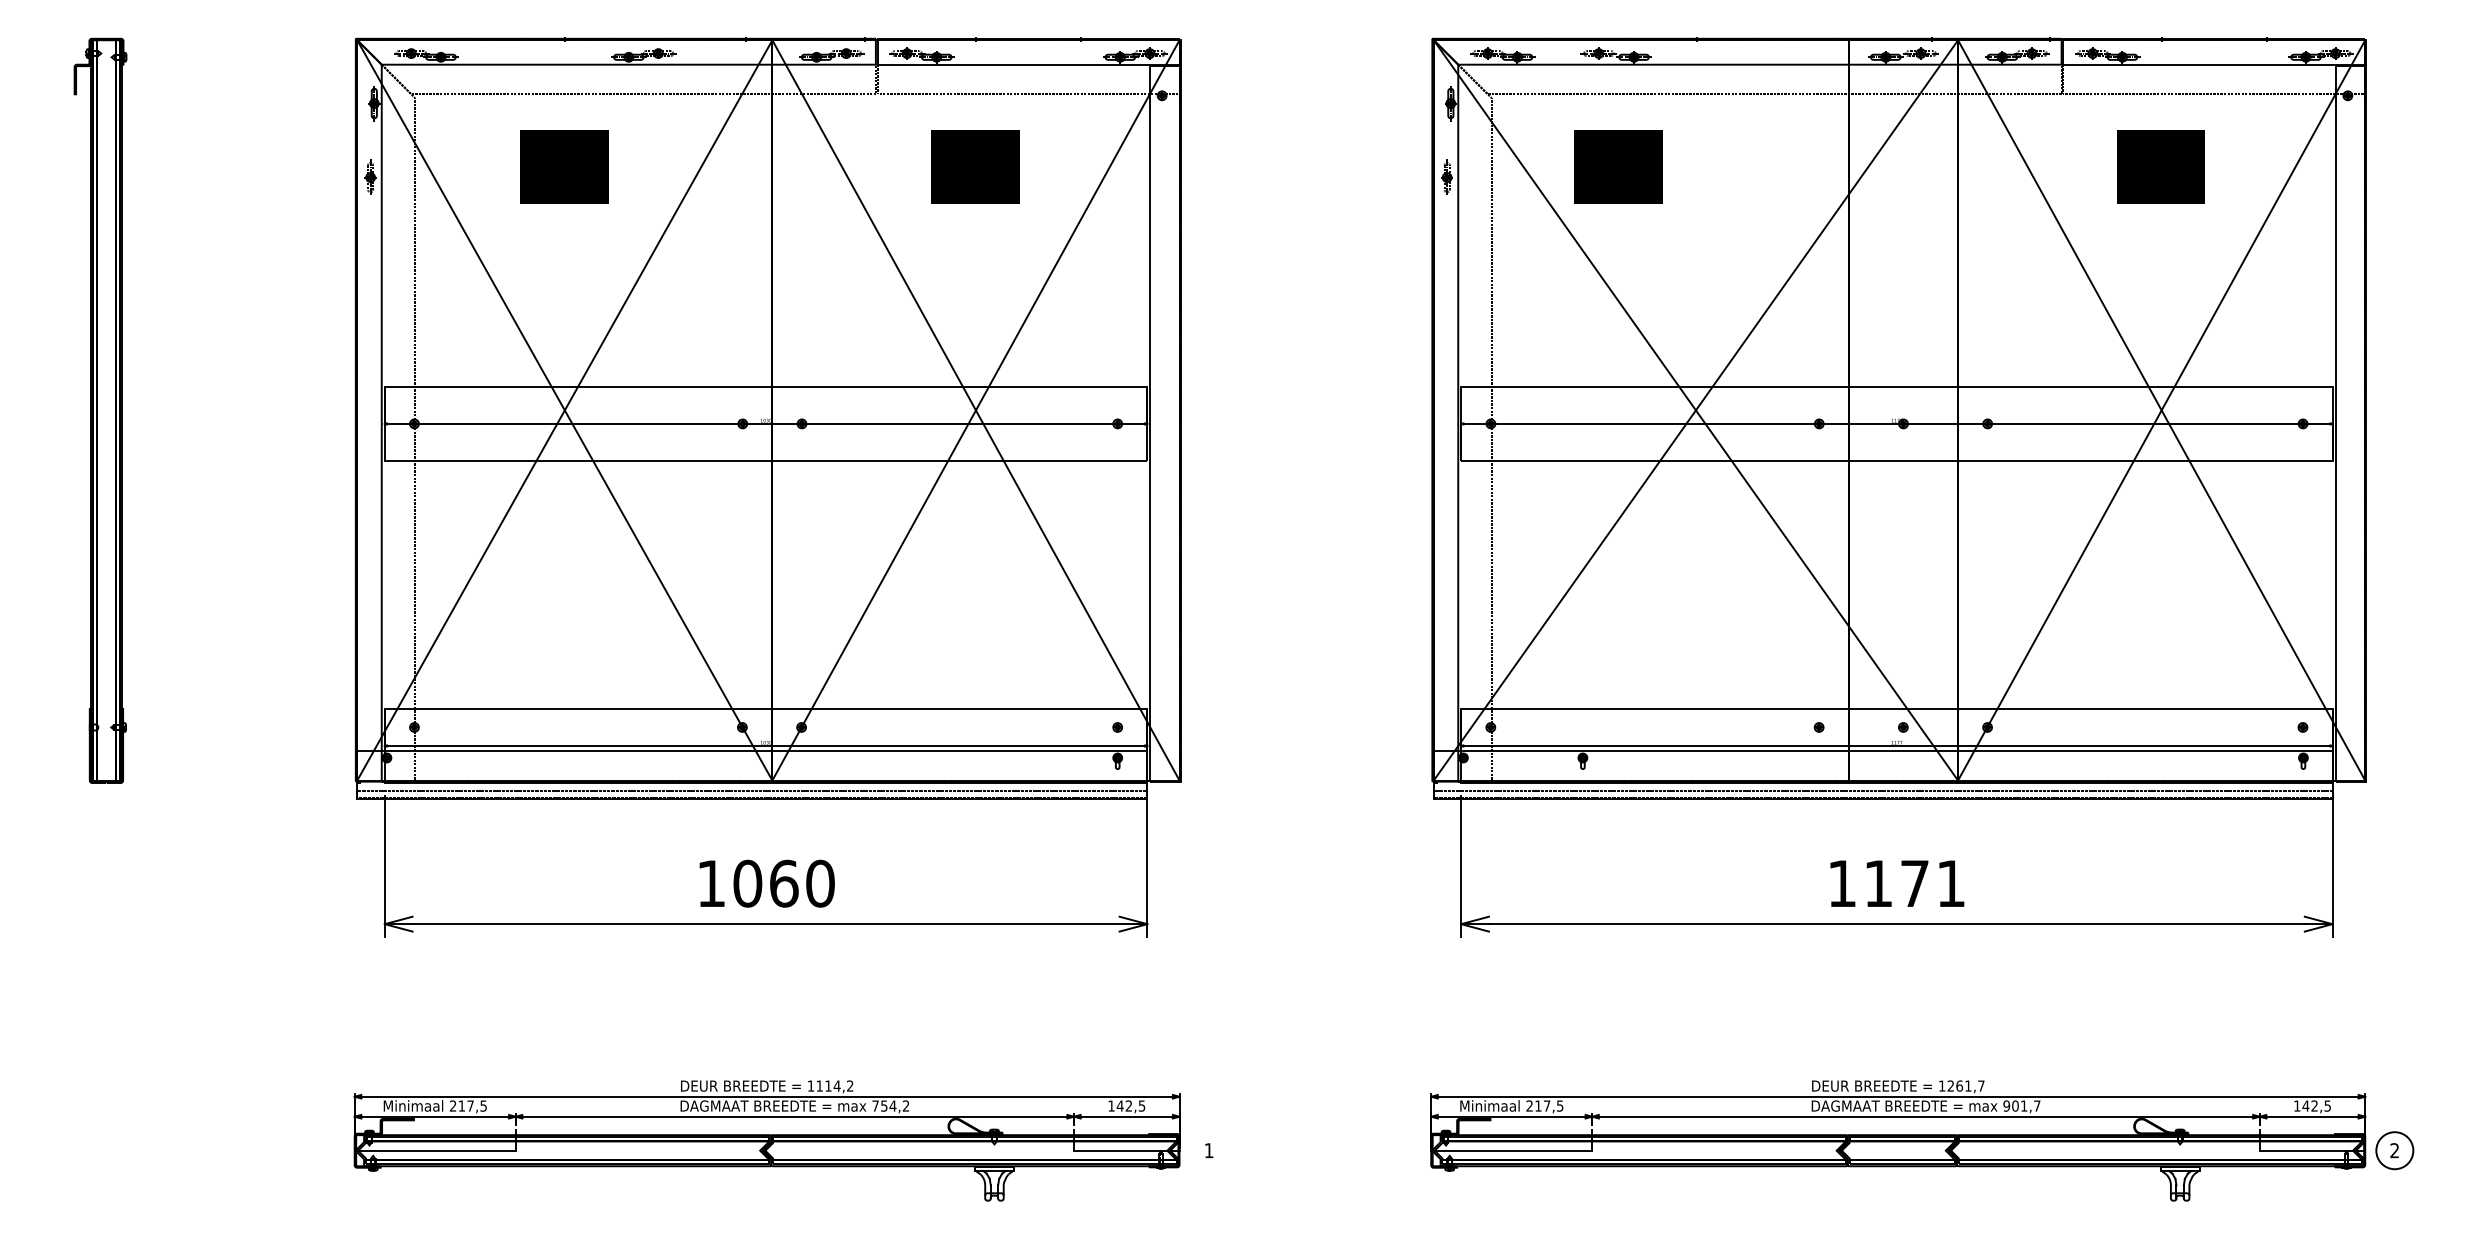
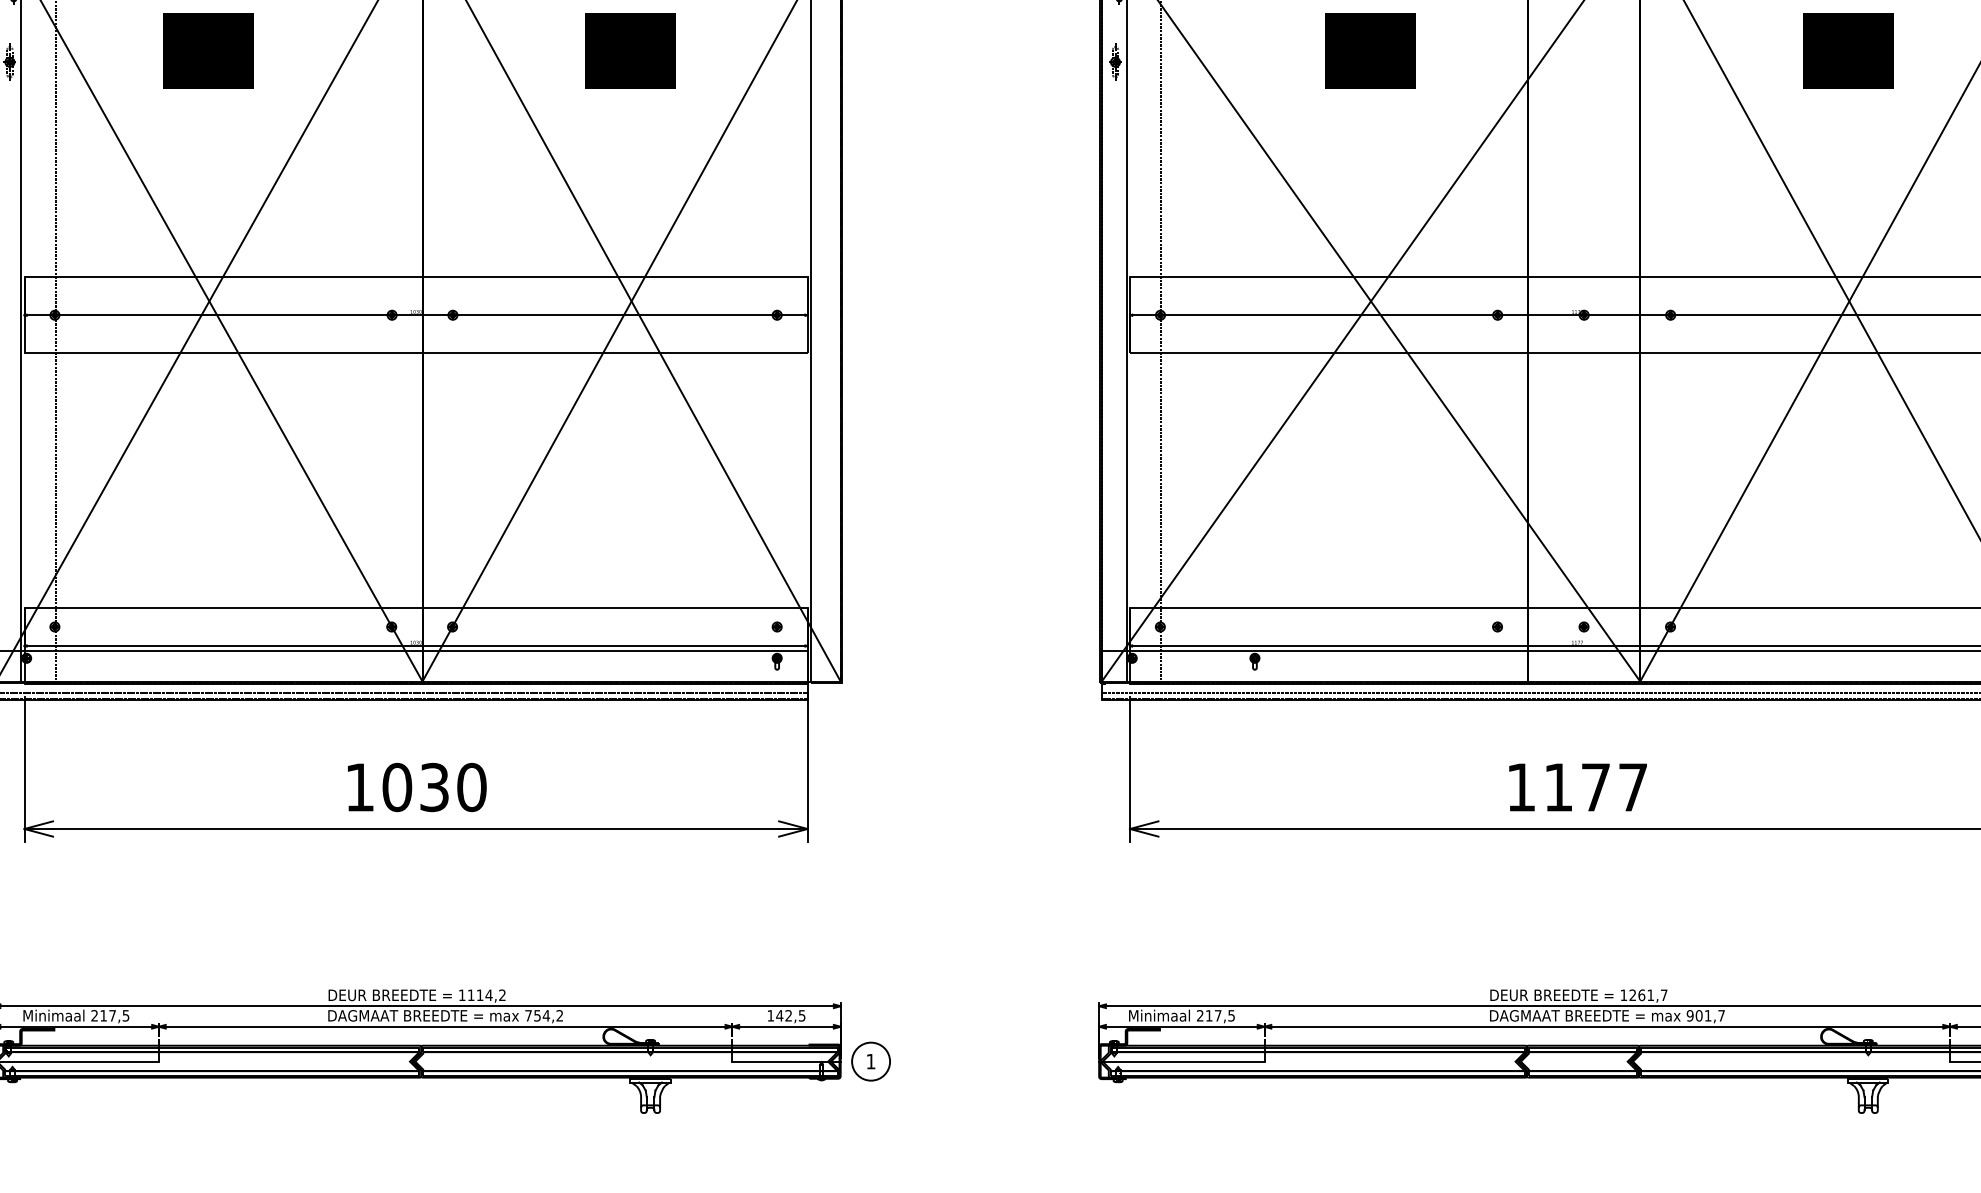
text: (1618, 166) -> (1370, 50), moved
text: (784, 883) -> (434, 787), 1060 -> 1030
text: (1950, 883) -> (1632, 787), 1171 -> 1177
circle: (1208, 1150) -> (870, 1061), added

